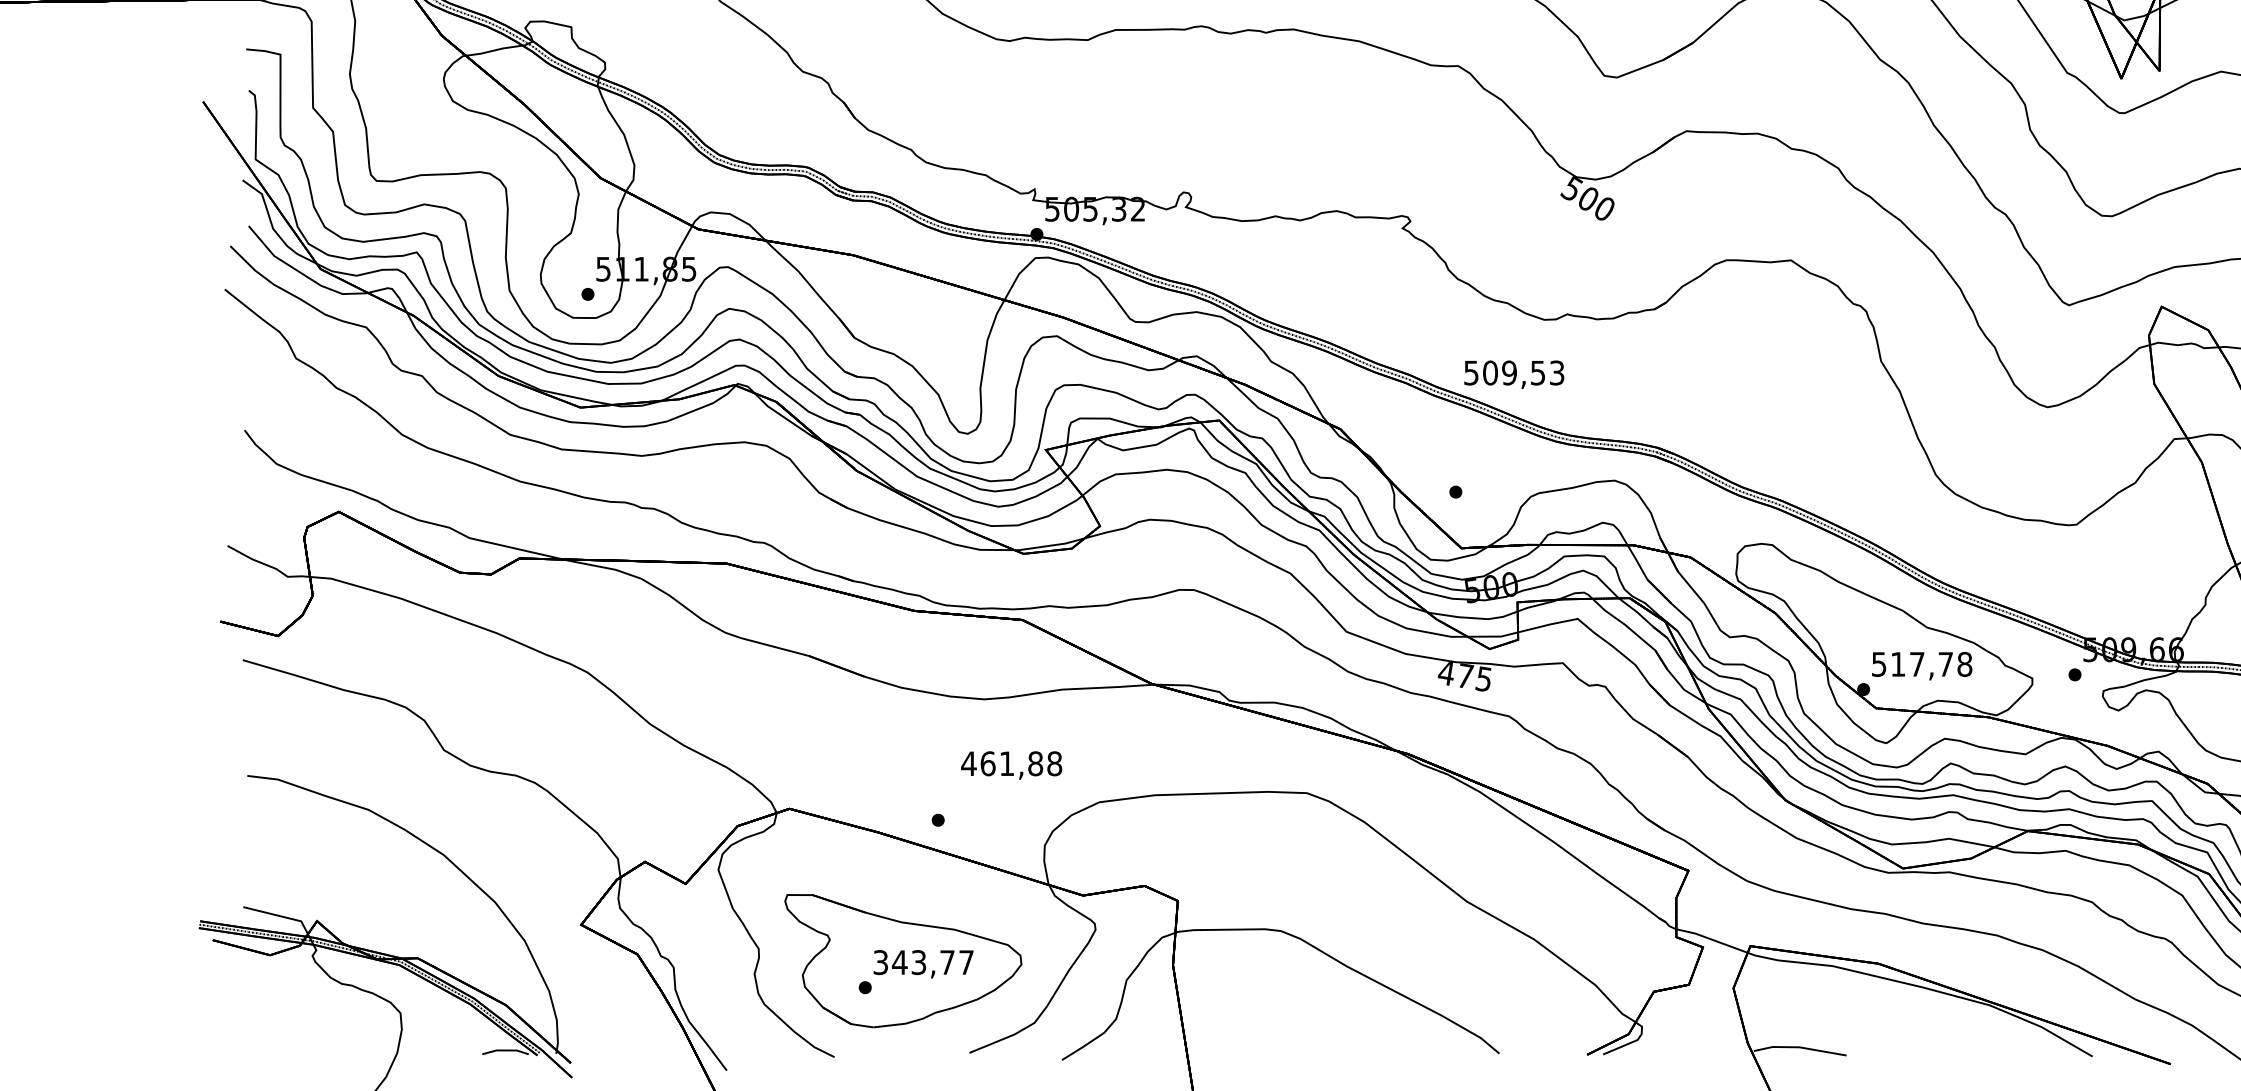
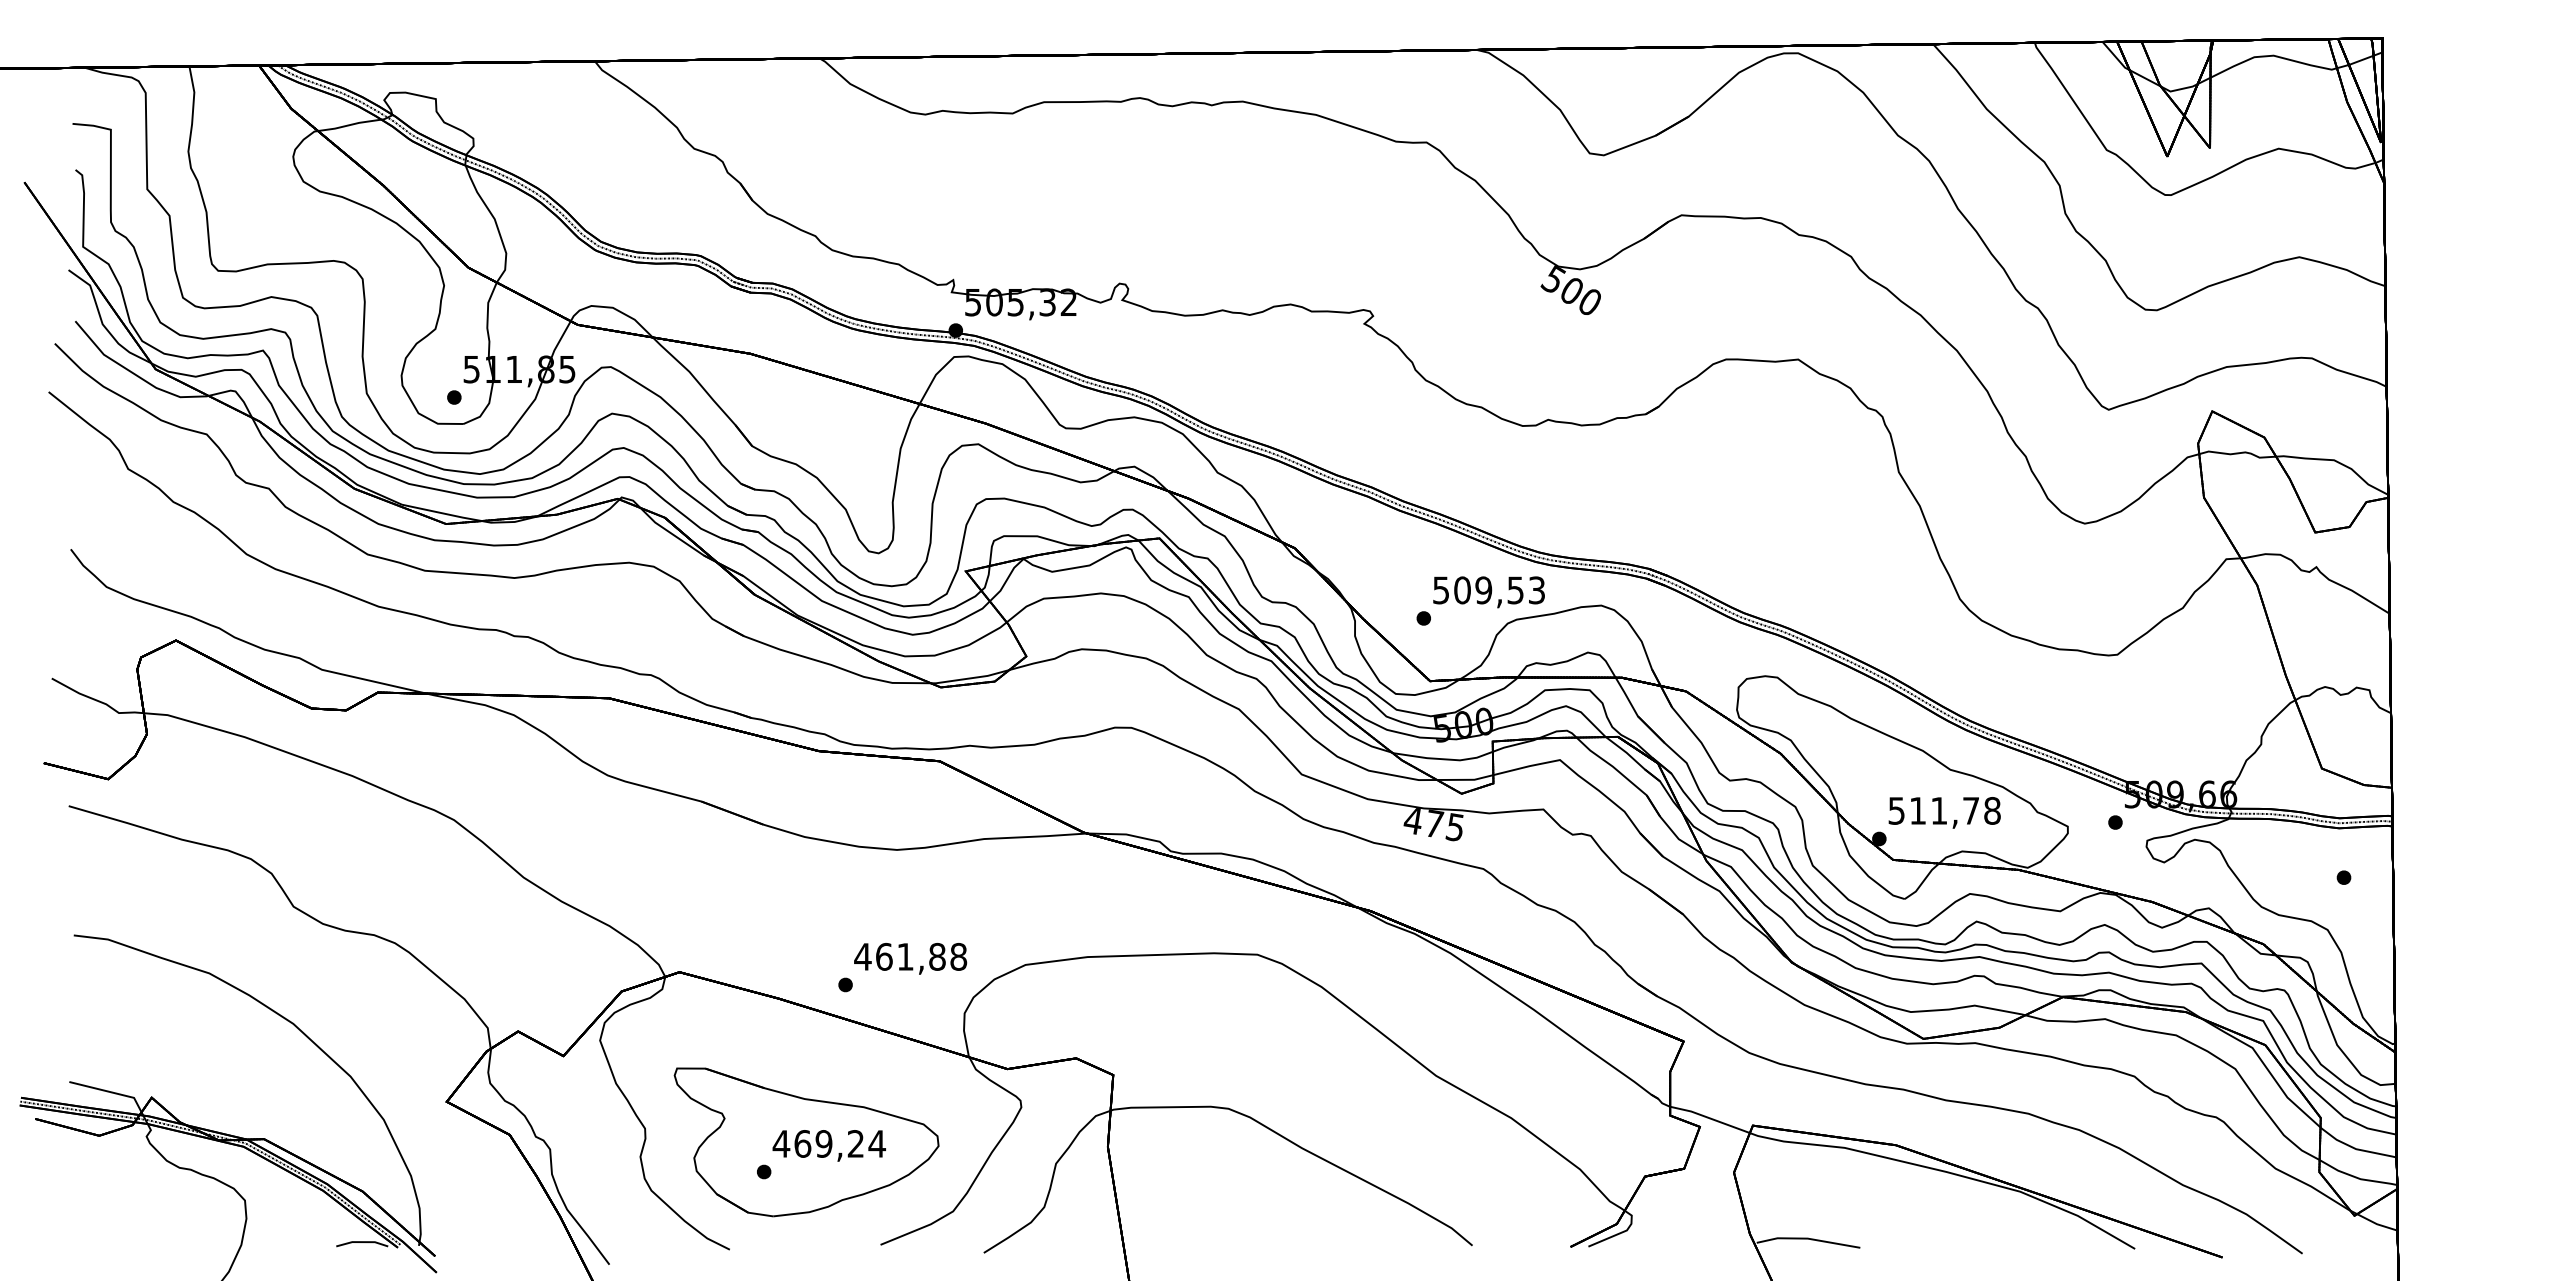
text: (1513, 374) -> (1488, 592), moved
text: (1917, 664) -> (1939, 810), 517,78 -> 511,78
text: (1011, 765) -> (910, 958), moved
text: (923, 962) -> (829, 1143), 343,77 -> 469,24

